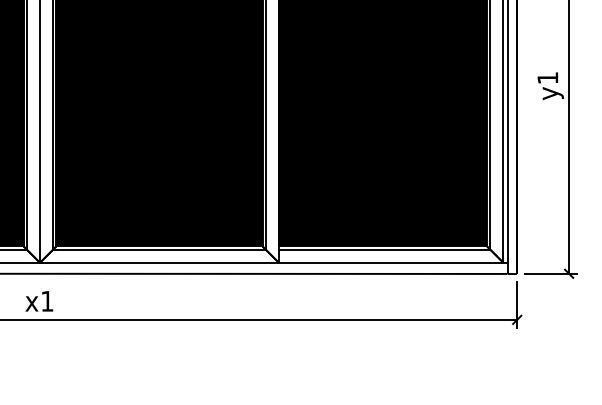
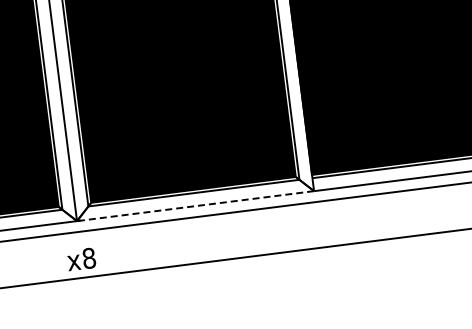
line: (158, 262) -> (194, 205), solid -> dashed
text: (47, 300) -> (89, 257), x1 -> x8

